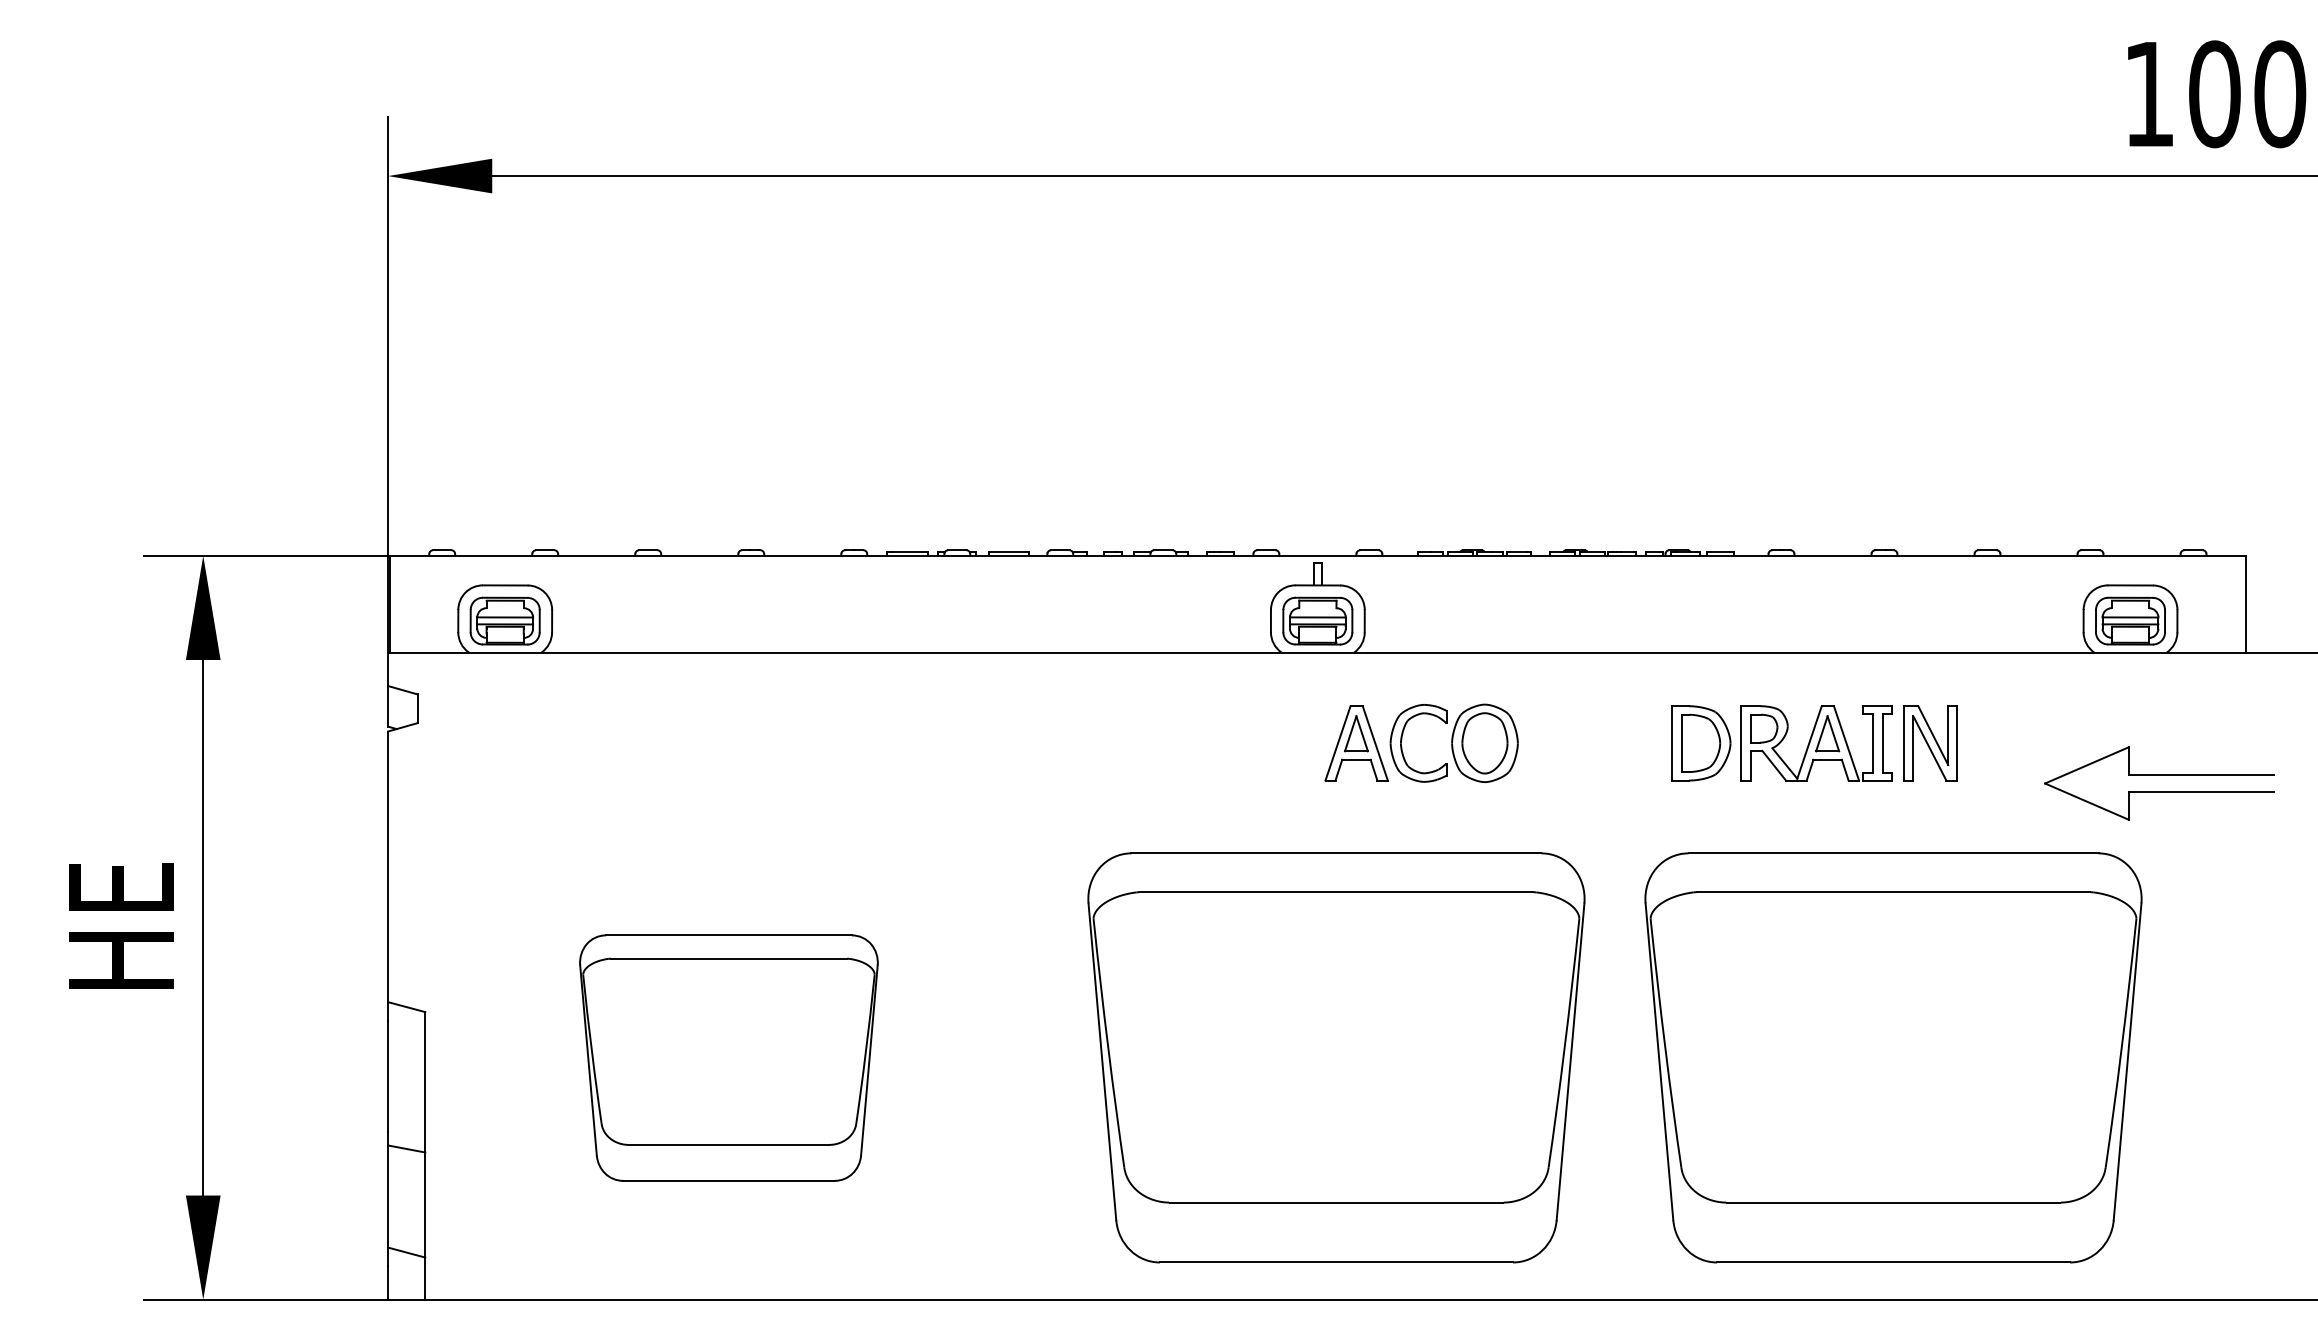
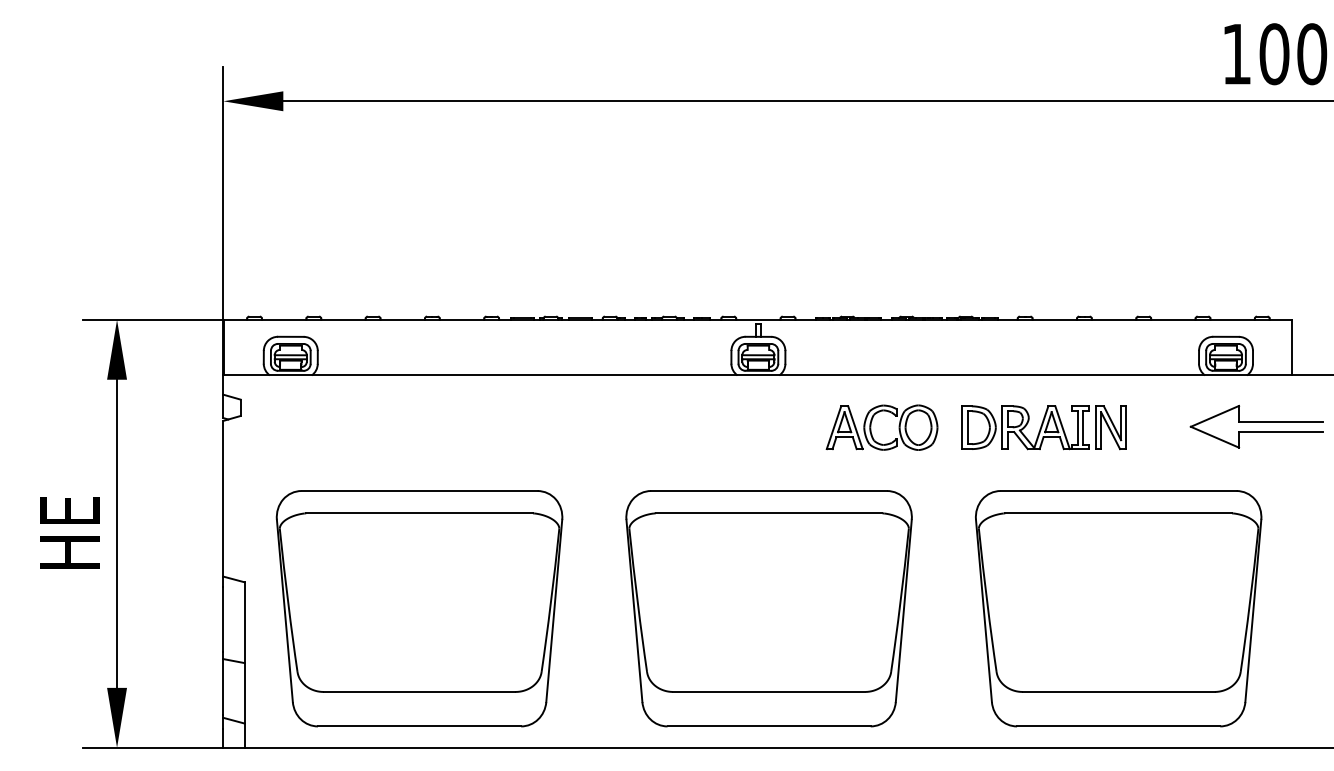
part: (1403, 742) -> (871, 427), moved
part: (2159, 782) -> (1256, 426), moved
part: (728, 1057) -> (419, 608), size x1.67
part: (1893, 1057) -> (1118, 608), moved

